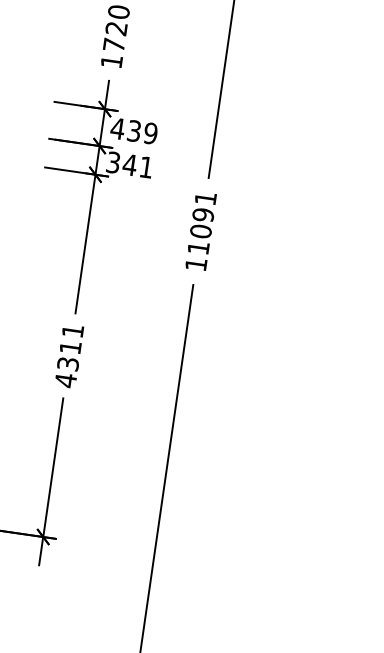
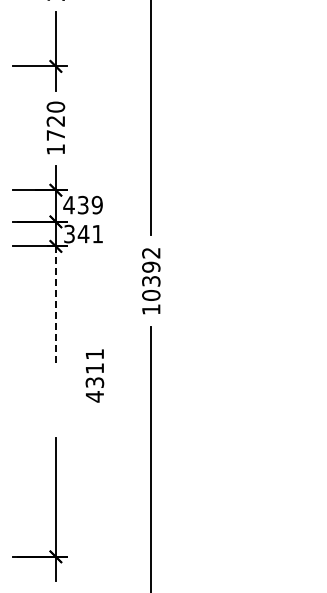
text: (202, 223) -> (151, 274), 11091 -> 10392
line: (84, 244) -> (55, 306), solid -> dashed
text: (68, 355) -> (94, 375), moved

